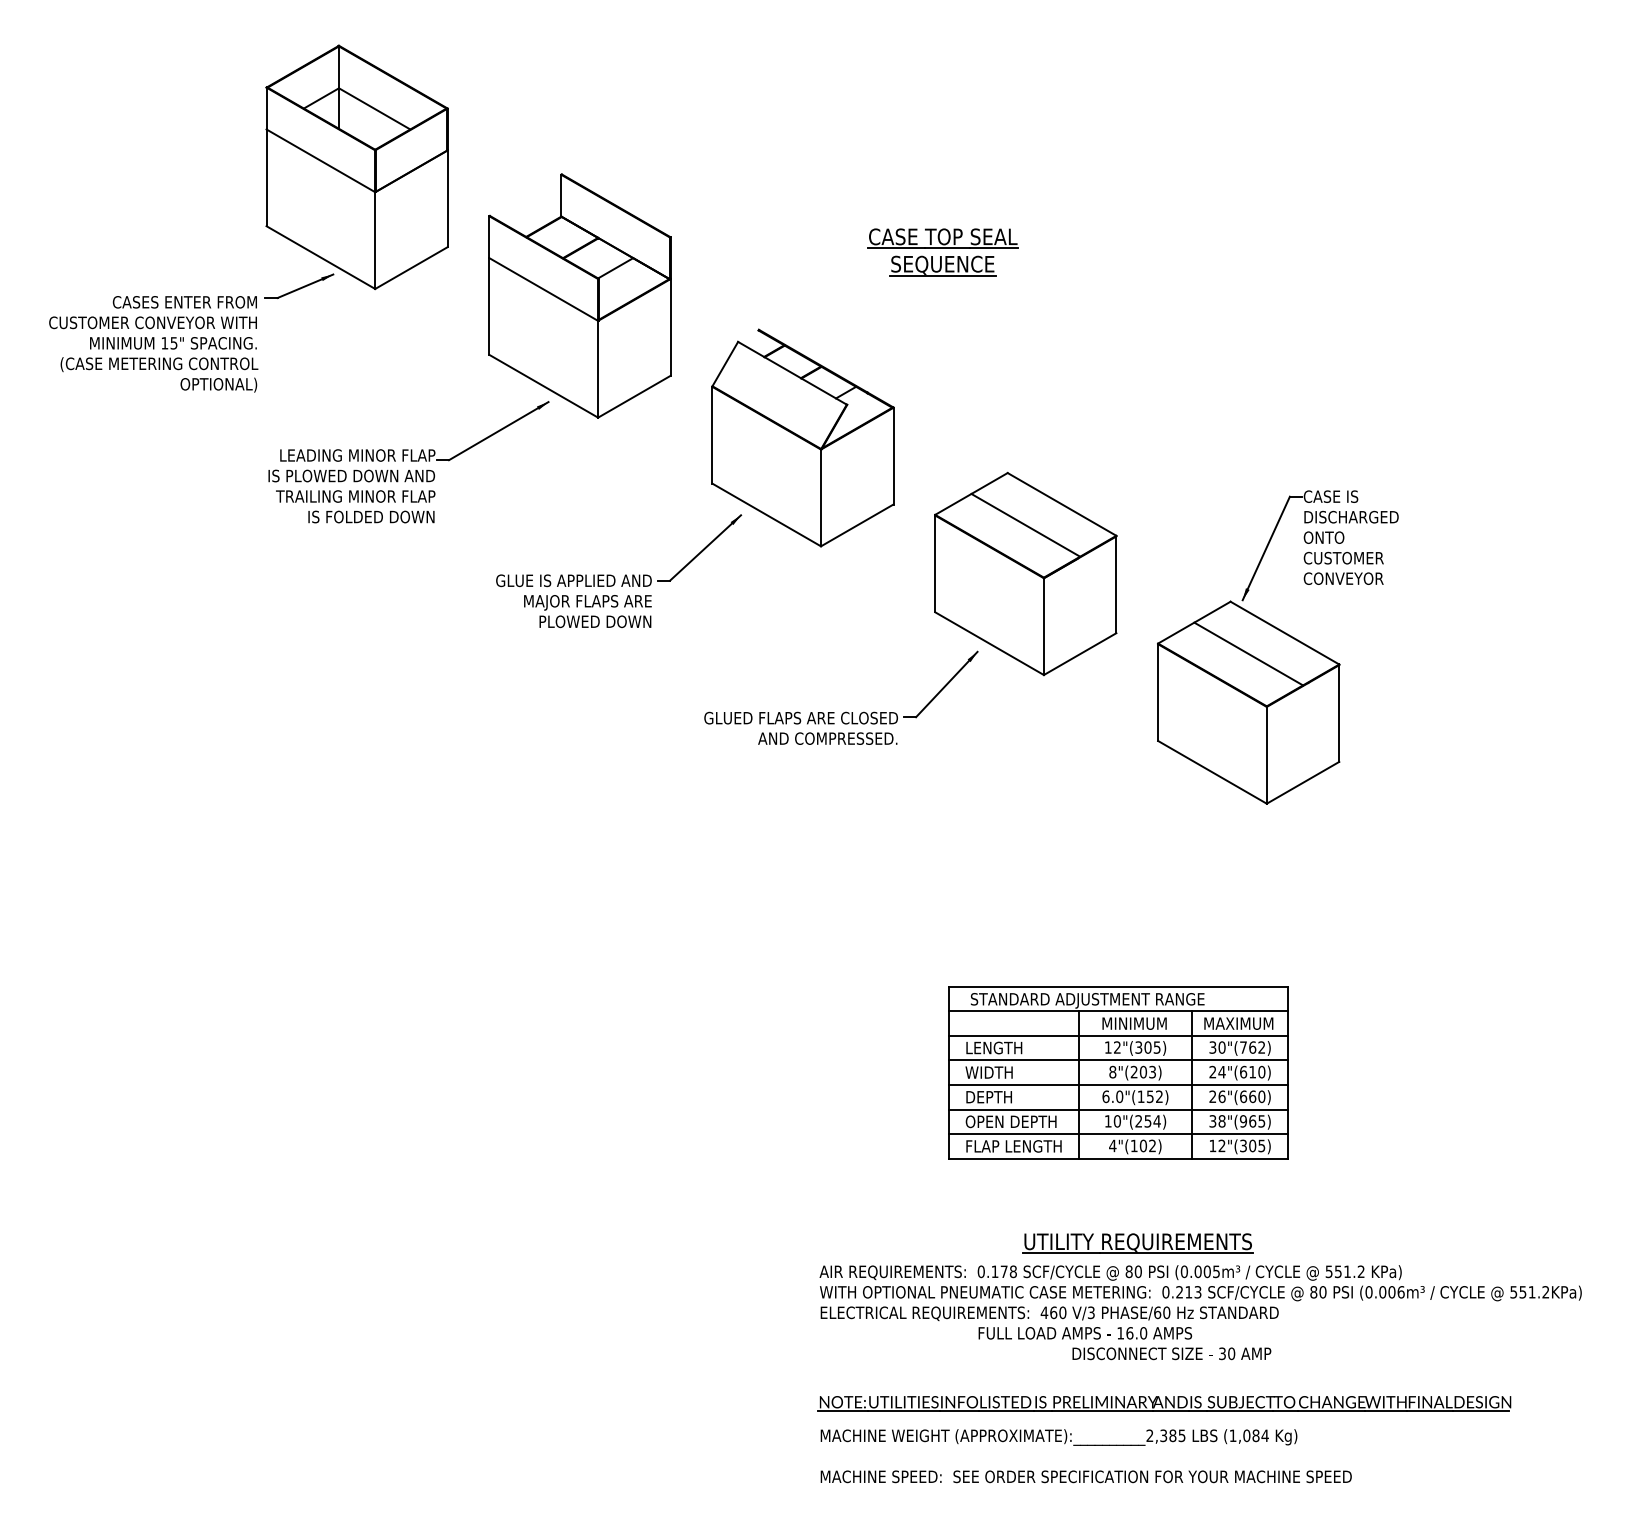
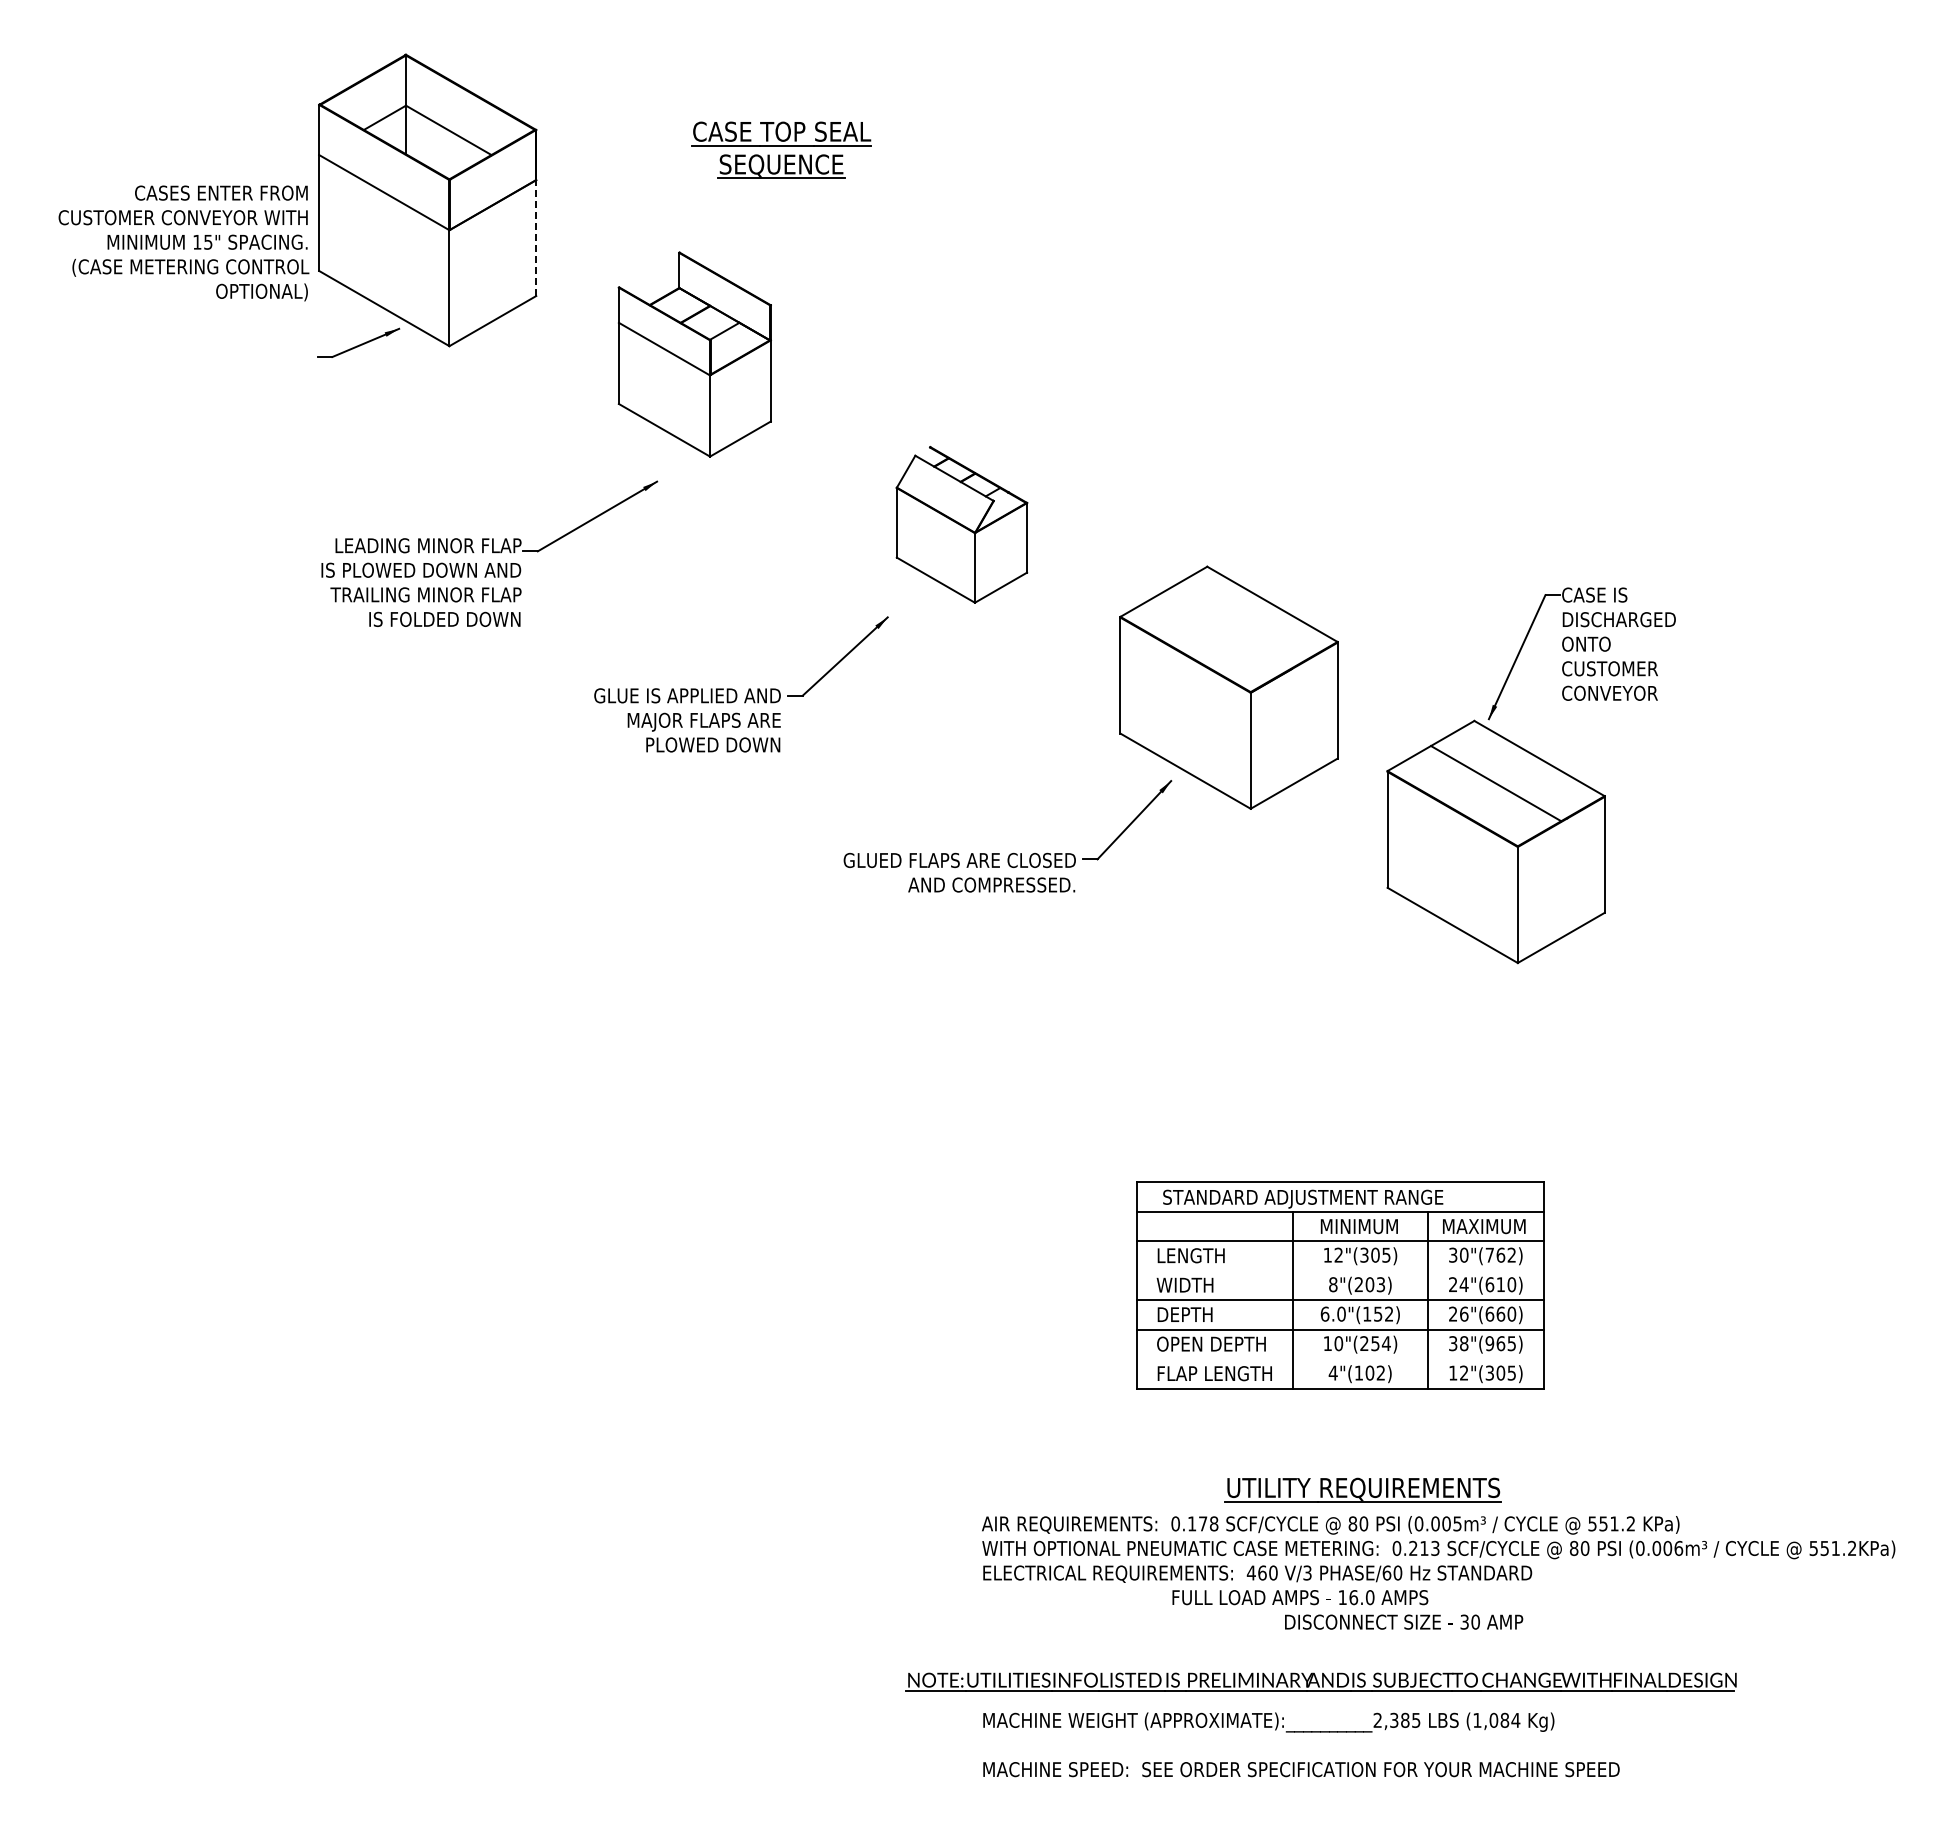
line: (447, 199) -> (536, 238), solid -> dashed
part: (942, 251) -> (781, 149), moved
part: (579, 295) -> (694, 354), size x0.7
text: (153, 344) -> (183, 243), moved
part: (802, 437) -> (961, 524), size x0.6
line: (1025, 525) -> (1228, 629), removed
line: (1118, 1060) -> (1340, 1270), removed
line: (1118, 1134) -> (1340, 1359), removed
part: (1163, 1403) -> (1320, 1681), moved

